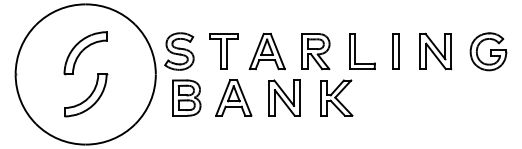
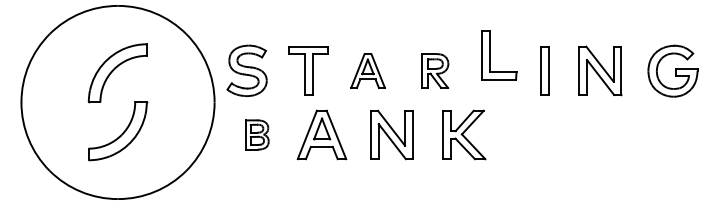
part: (266, 51) -> (367, 70), size x0.7
part: (315, 51) -> (434, 70), size x0.7
part: (355, 51) -> (489, 55), moved
part: (186, 97) -> (256, 134), size x0.6

